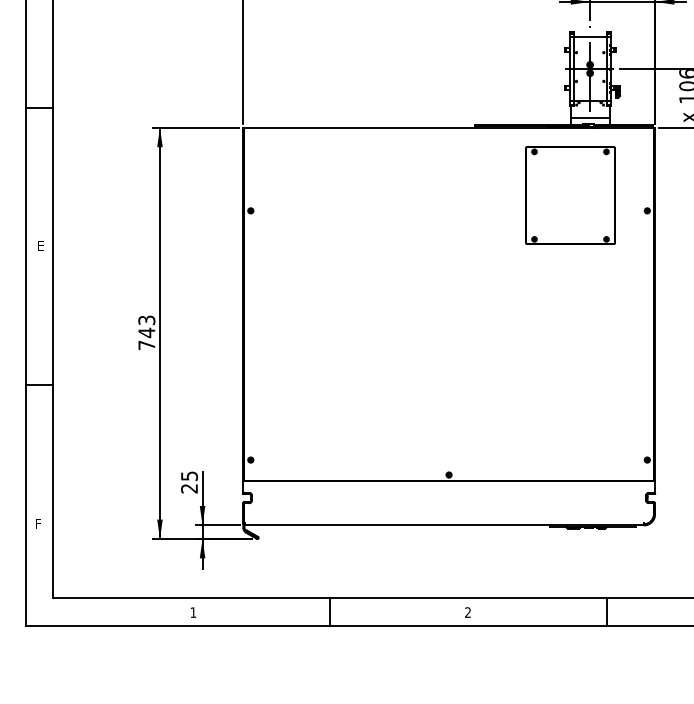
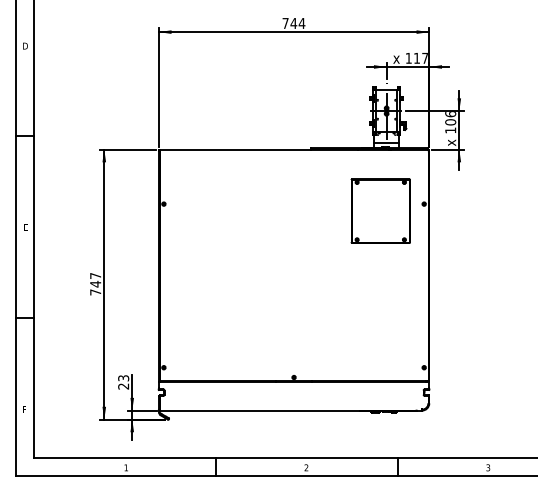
part: (570, 194) -> (380, 210), moved
text: (146, 321) -> (95, 276), 743 -> 747
text: (189, 474) -> (123, 377), 25 -> 23

